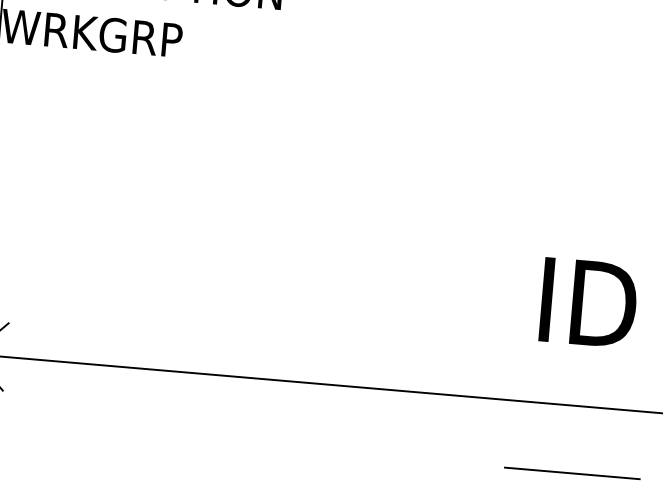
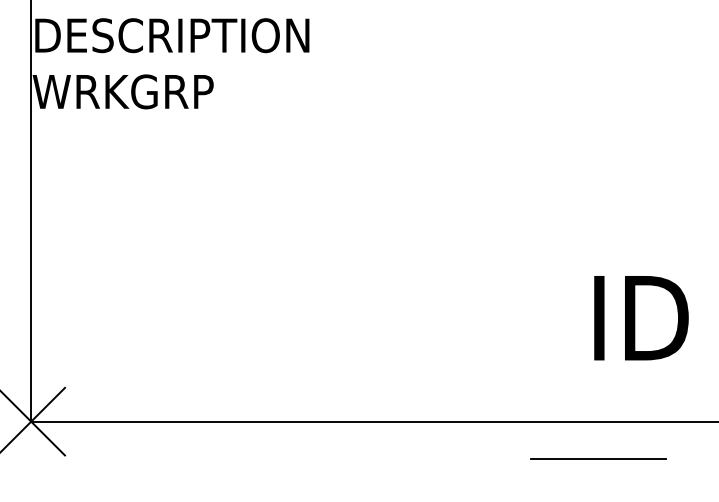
line: (572, 472) -> (598, 458), moved

